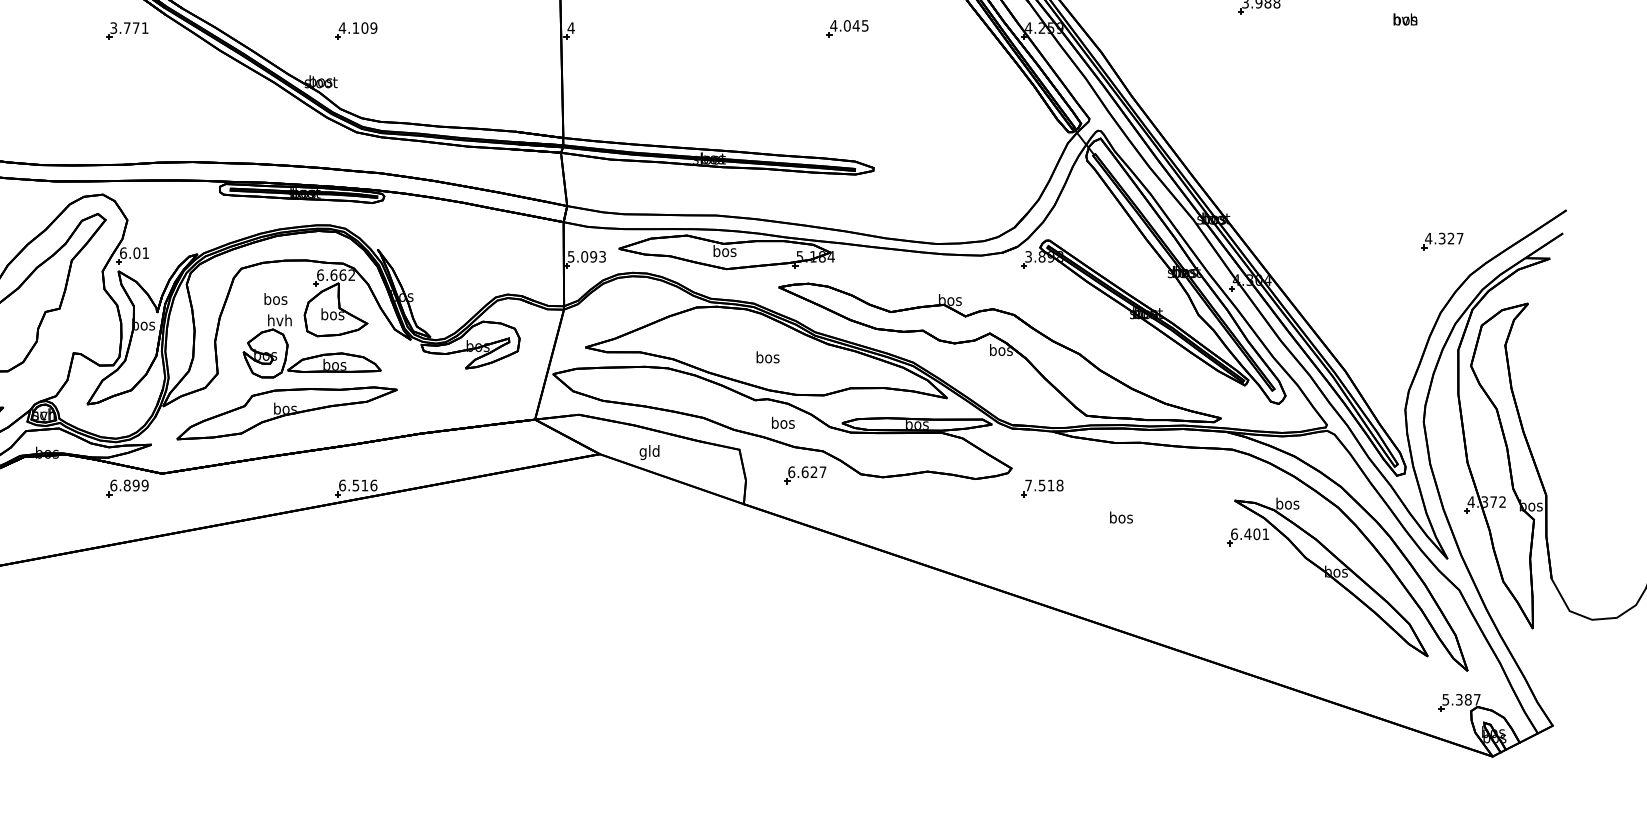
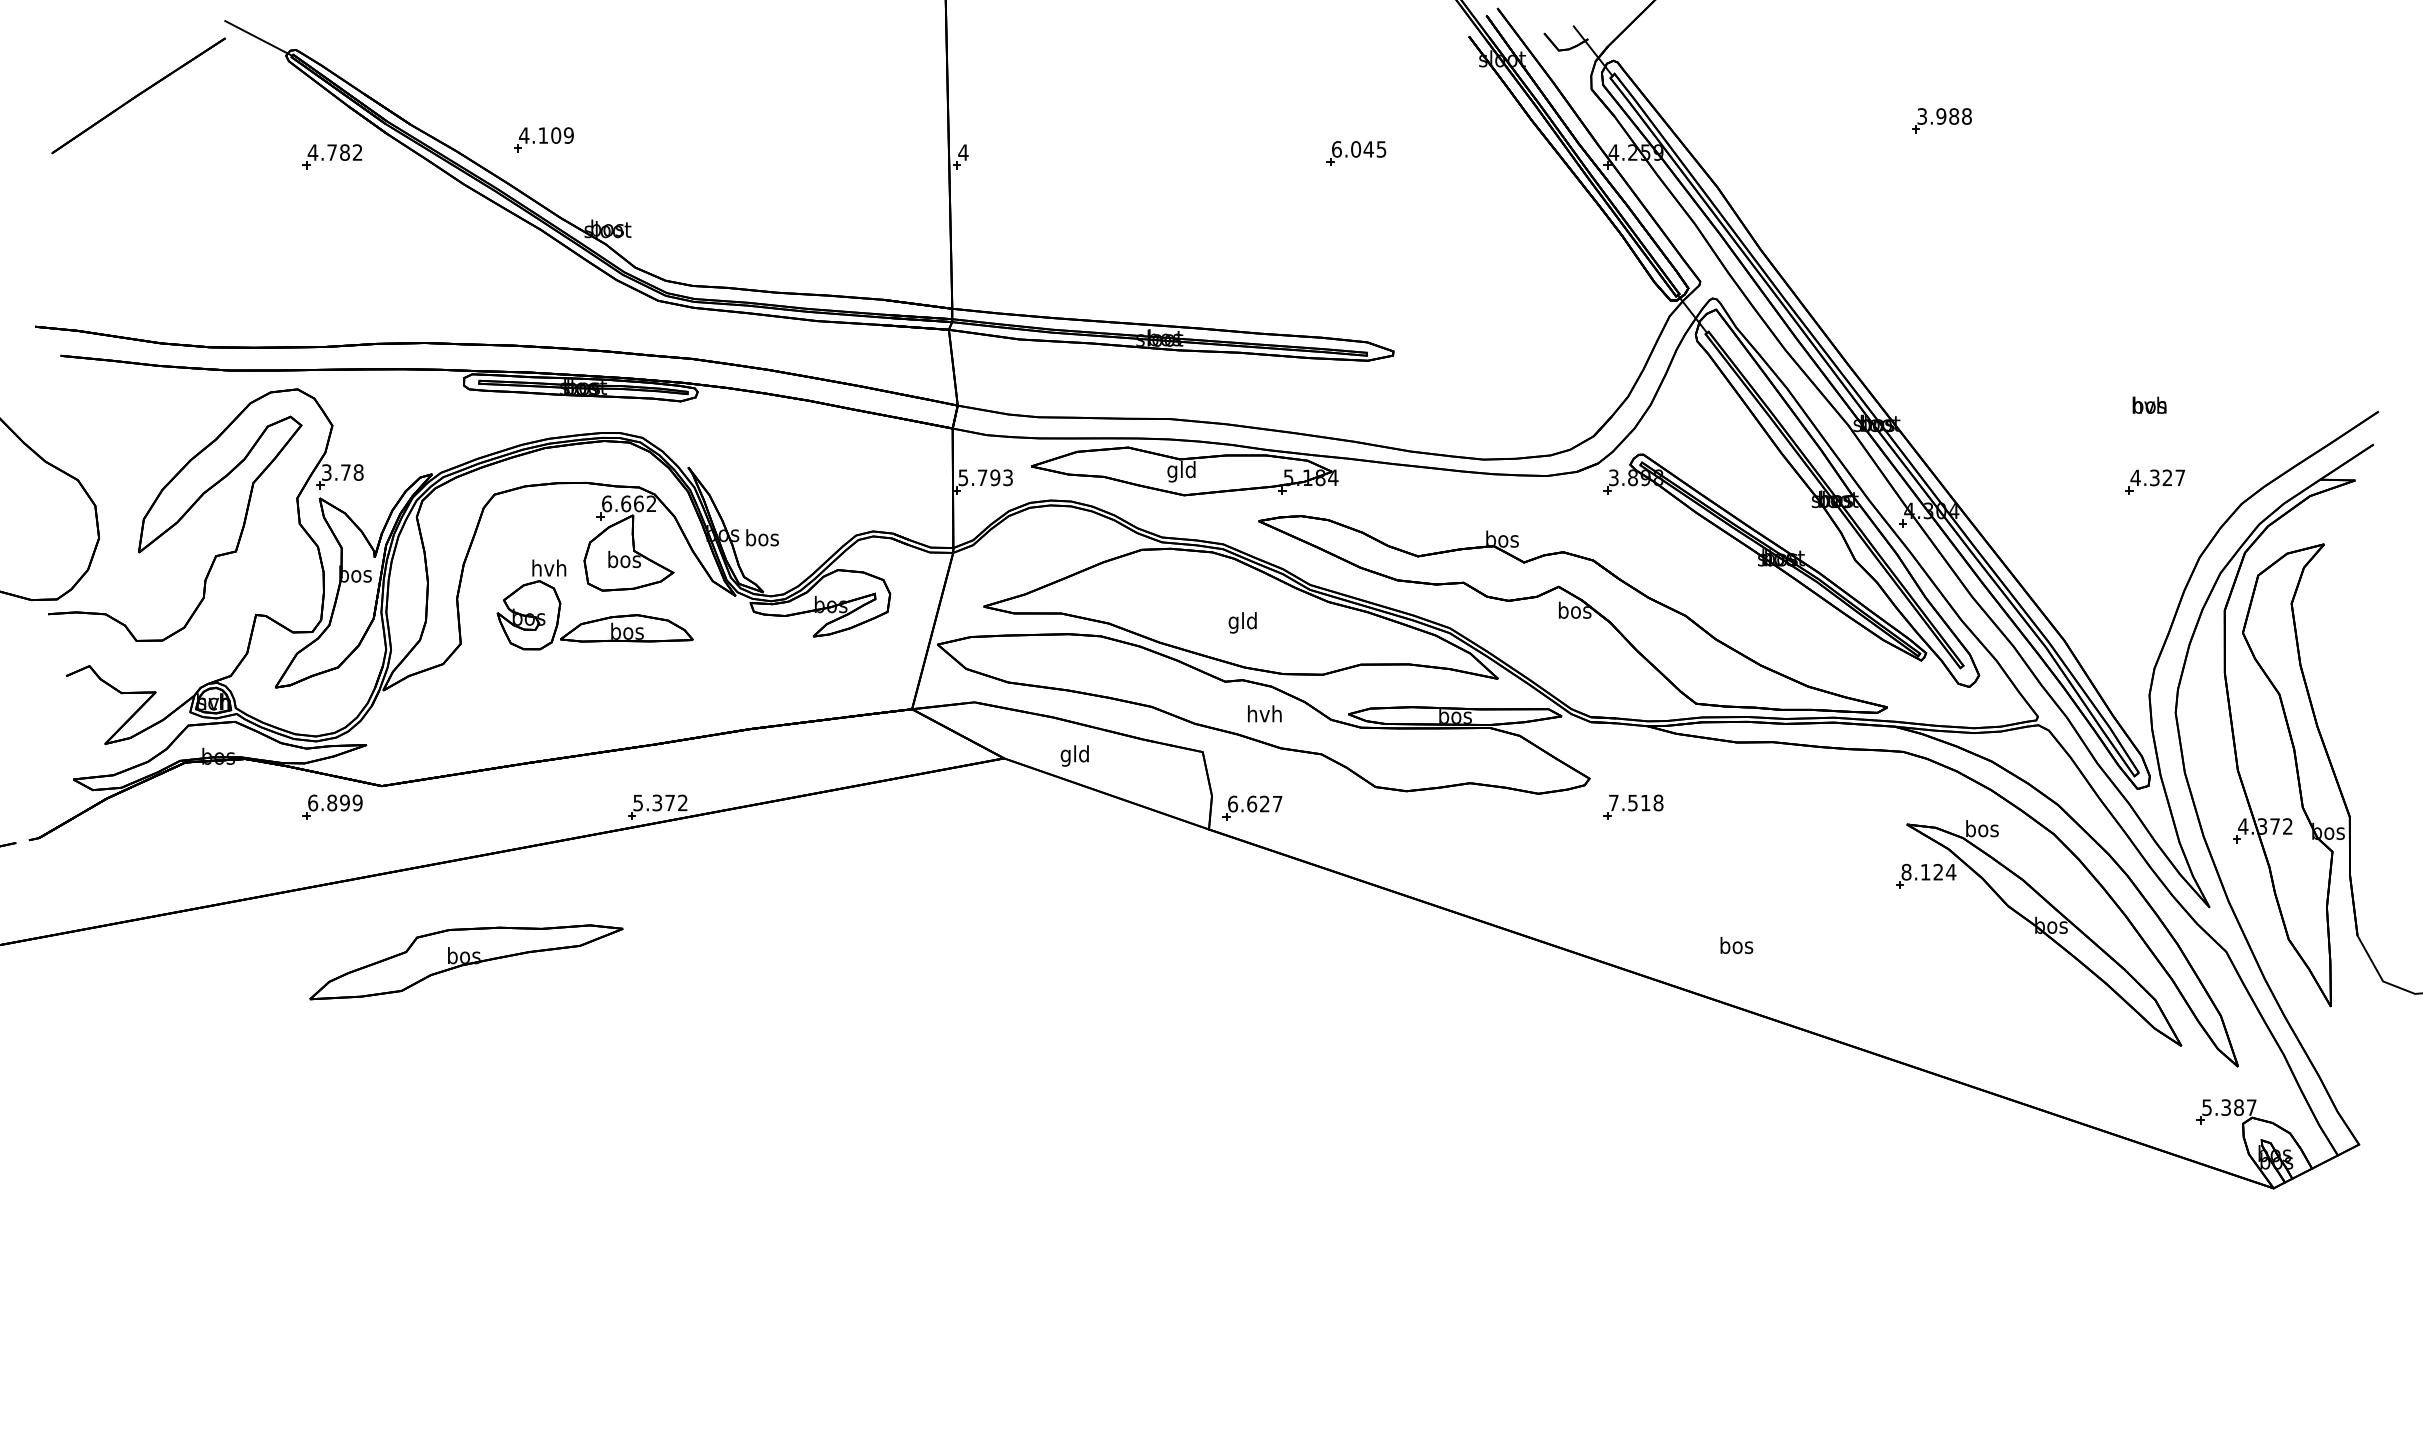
text: (1405, 18) -> (2149, 404), moved
text: (833, 25) -> (1336, 149), 4.045 -> 6.045
text: (128, 28) -> (334, 152), 3.771 -> 4.782
part: (356, 30) -> (543, 139), moved
part: (1441, 241) -> (2154, 481), moved
text: (725, 252) -> (1182, 471), bos -> gld
text: (134, 253) -> (342, 472), 6.01 -> 3.78
text: (584, 256) -> (982, 477), 5.093 -> 5.793
text: (275, 298) -> (762, 537), moved
text: (768, 358) -> (1243, 622), bos -> gld
part: (287, 413) -> (466, 962), moved
text: (782, 422) -> (1264, 713), bos -> hvh
part: (805, 474) -> (1252, 807), moved
text: (358, 485) -> (660, 802), 6.516 -> 5.372
text: (1121, 516) -> (1736, 944), moved
text: (1249, 533) -> (1928, 871), 6.401 -> 8.124

